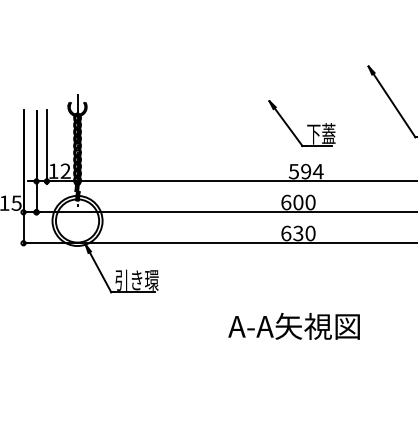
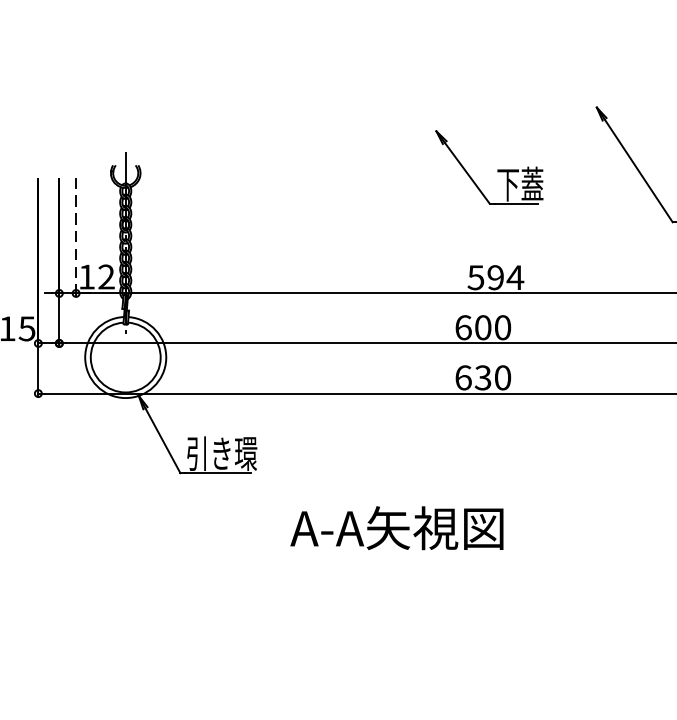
part: (307, 124) -> (497, 169), moved
line: (46, 146) -> (75, 236), solid -> dashed
text: (293, 326) -> (395, 528), moved

